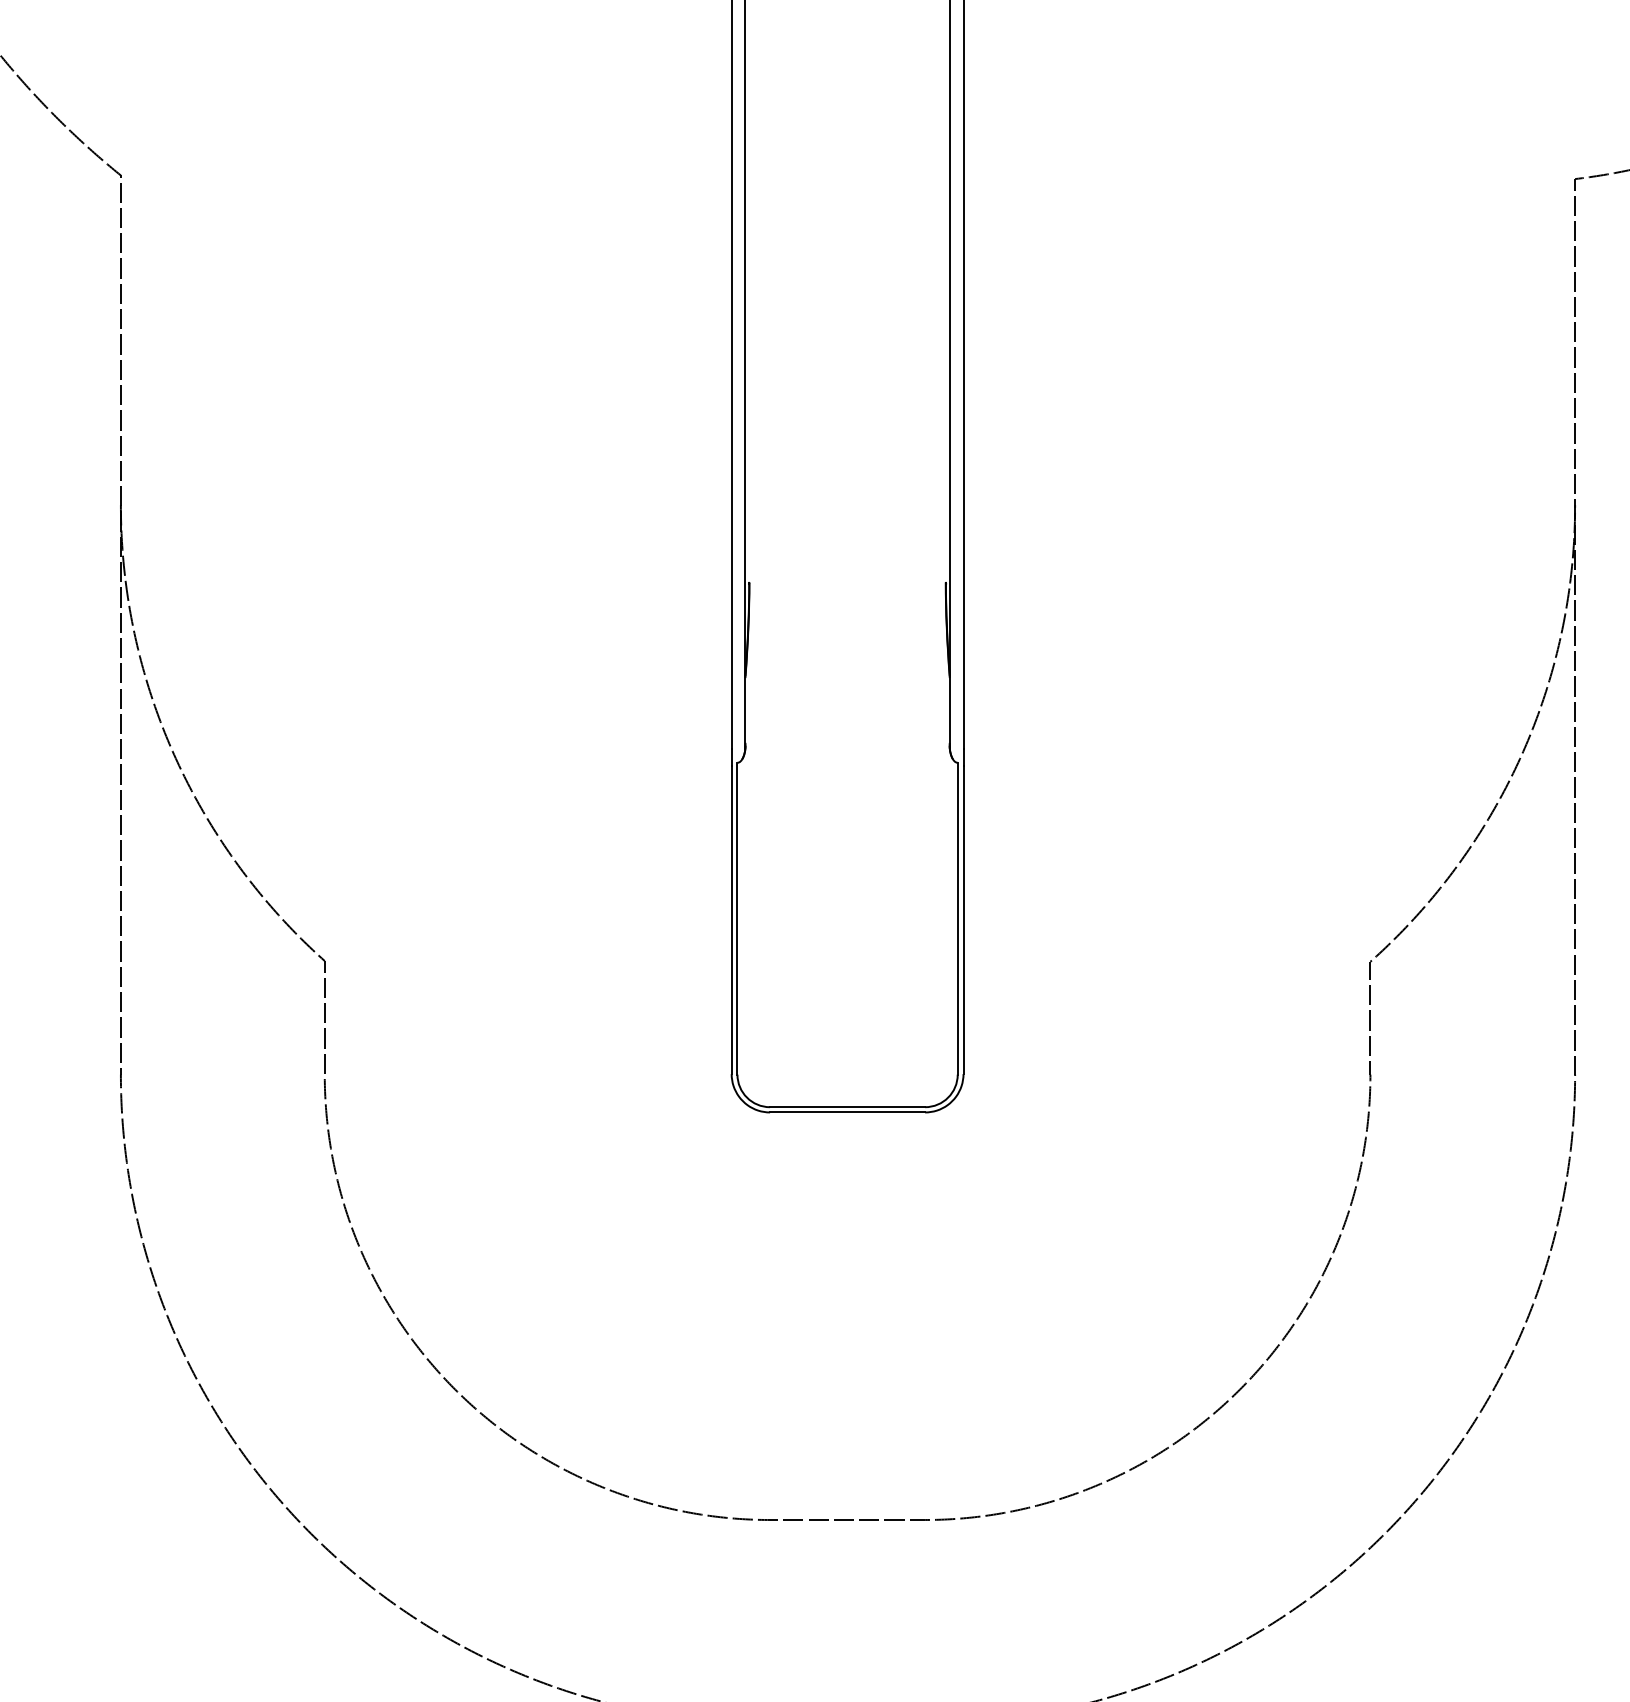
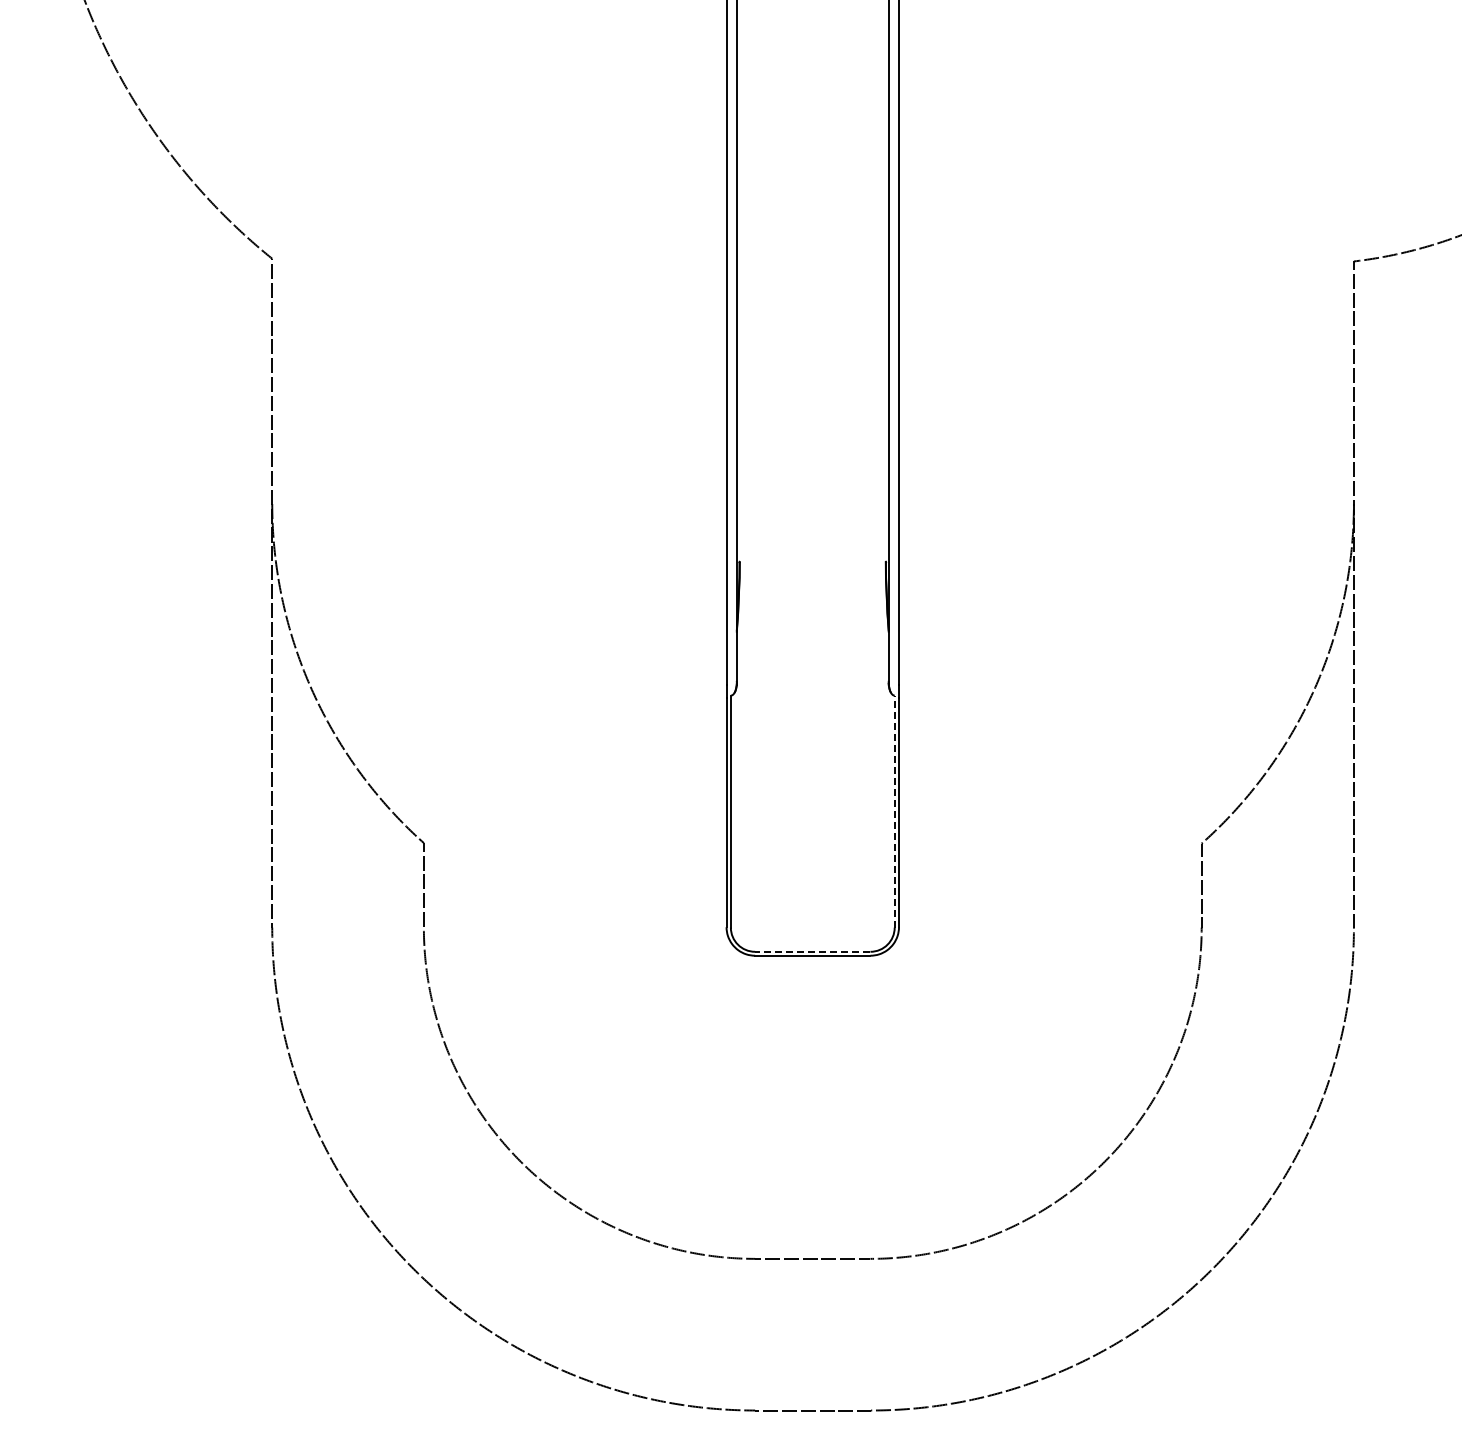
line: (957, 918) -> (894, 811), solid -> dashed
line: (847, 1106) -> (812, 951), solid -> dashed

